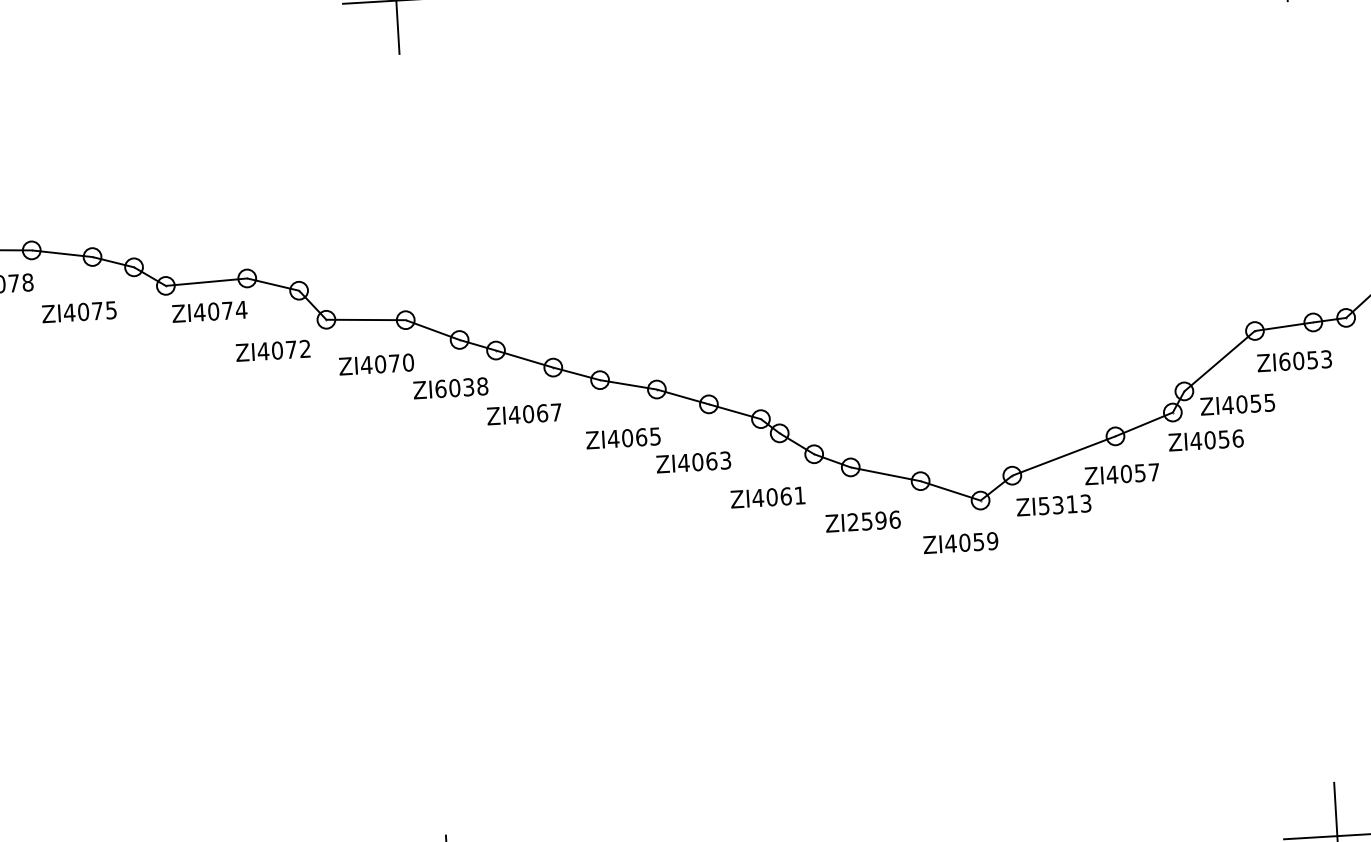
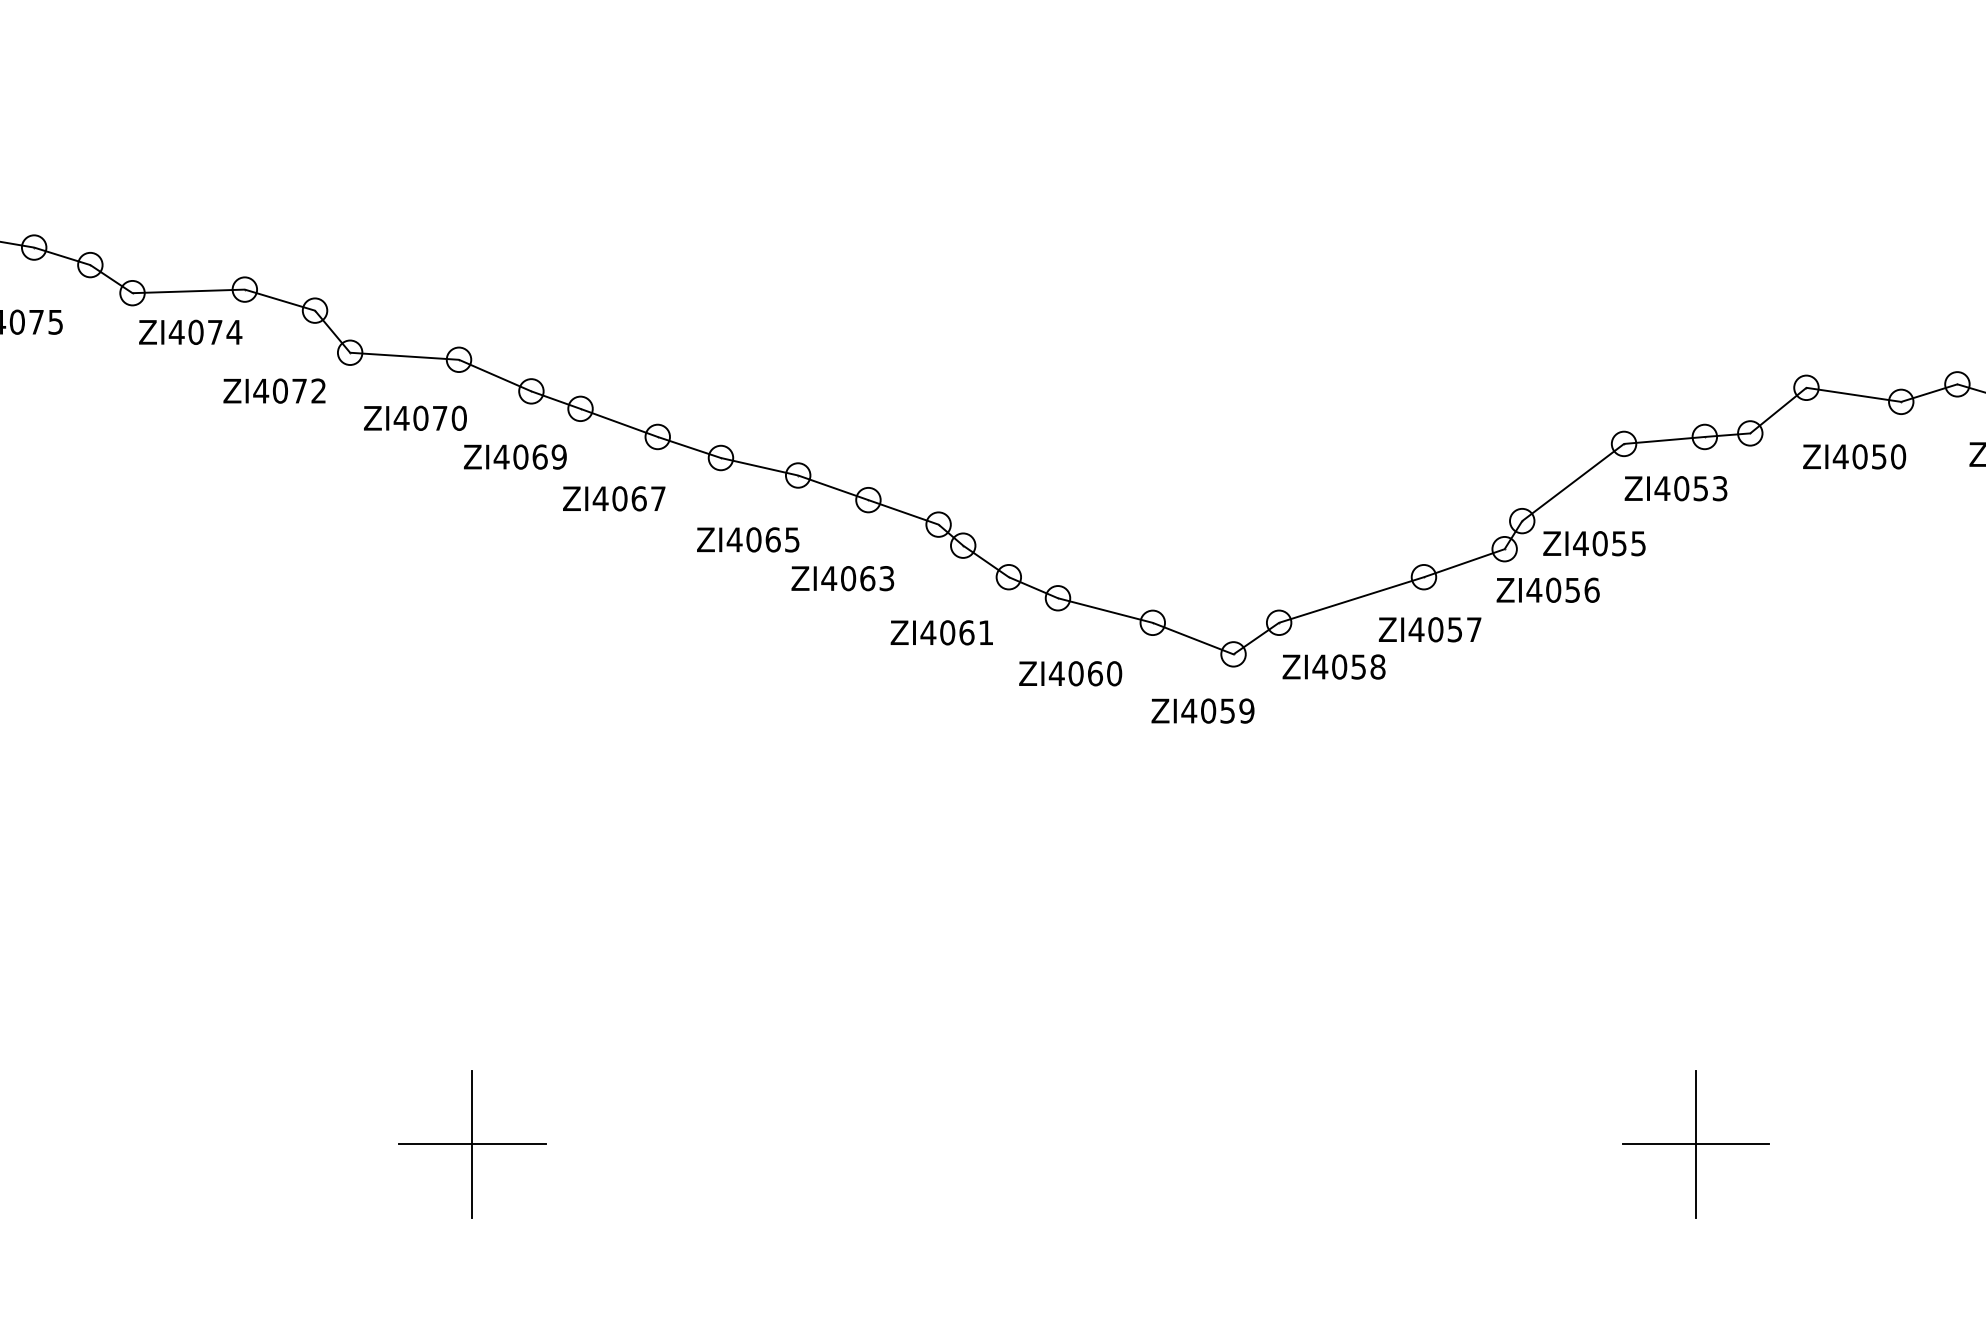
text: (1284, 361) -> (1662, 488), ZI6053 -> ZI4053
text: (461, 387) -> (529, 456), ZI6038 -> ZI4069
text: (1064, 504) -> (1348, 666), ZI5313 -> ZI4058
text: (873, 520) -> (1085, 673), ZI2596 -> ZI4060

